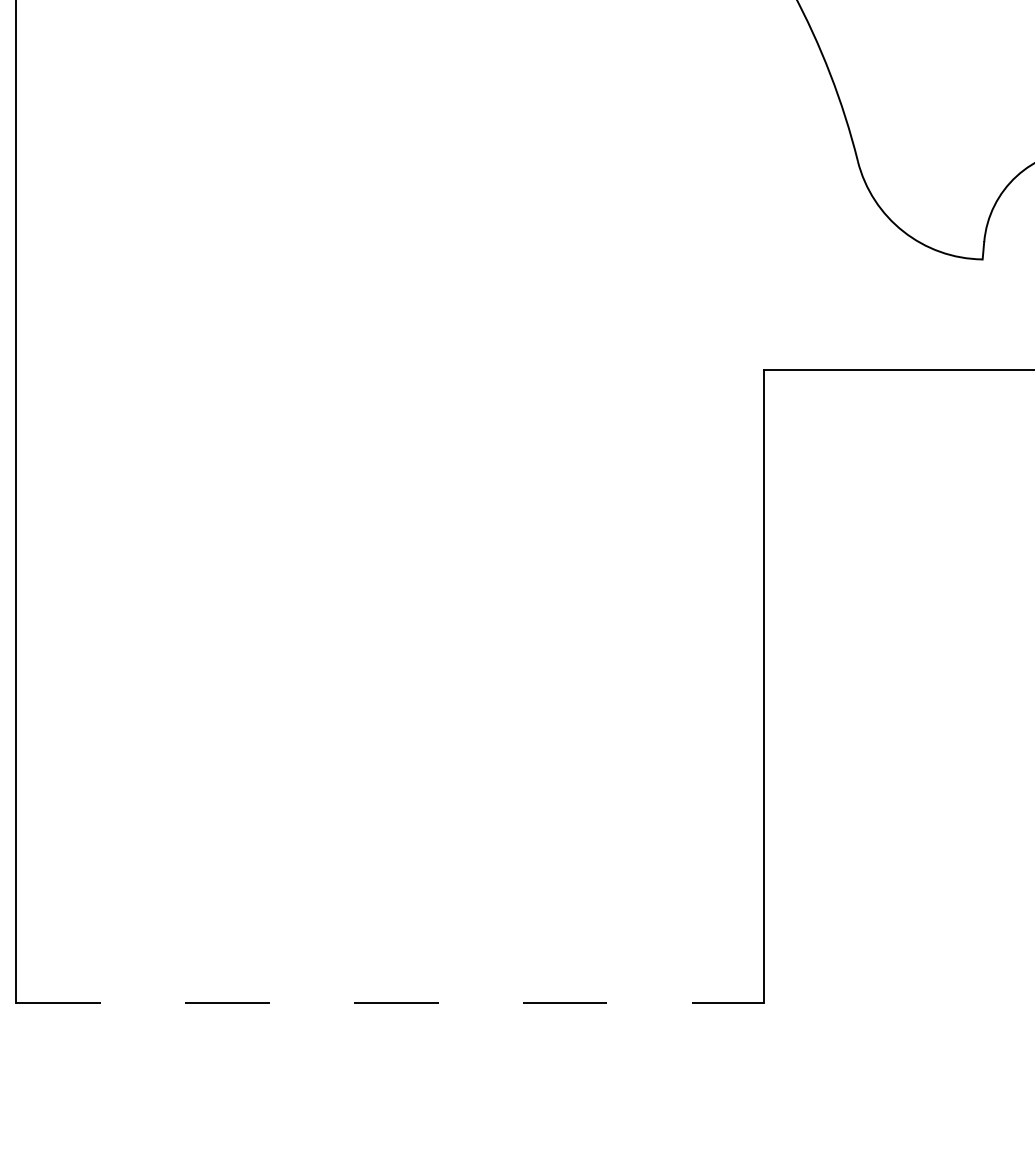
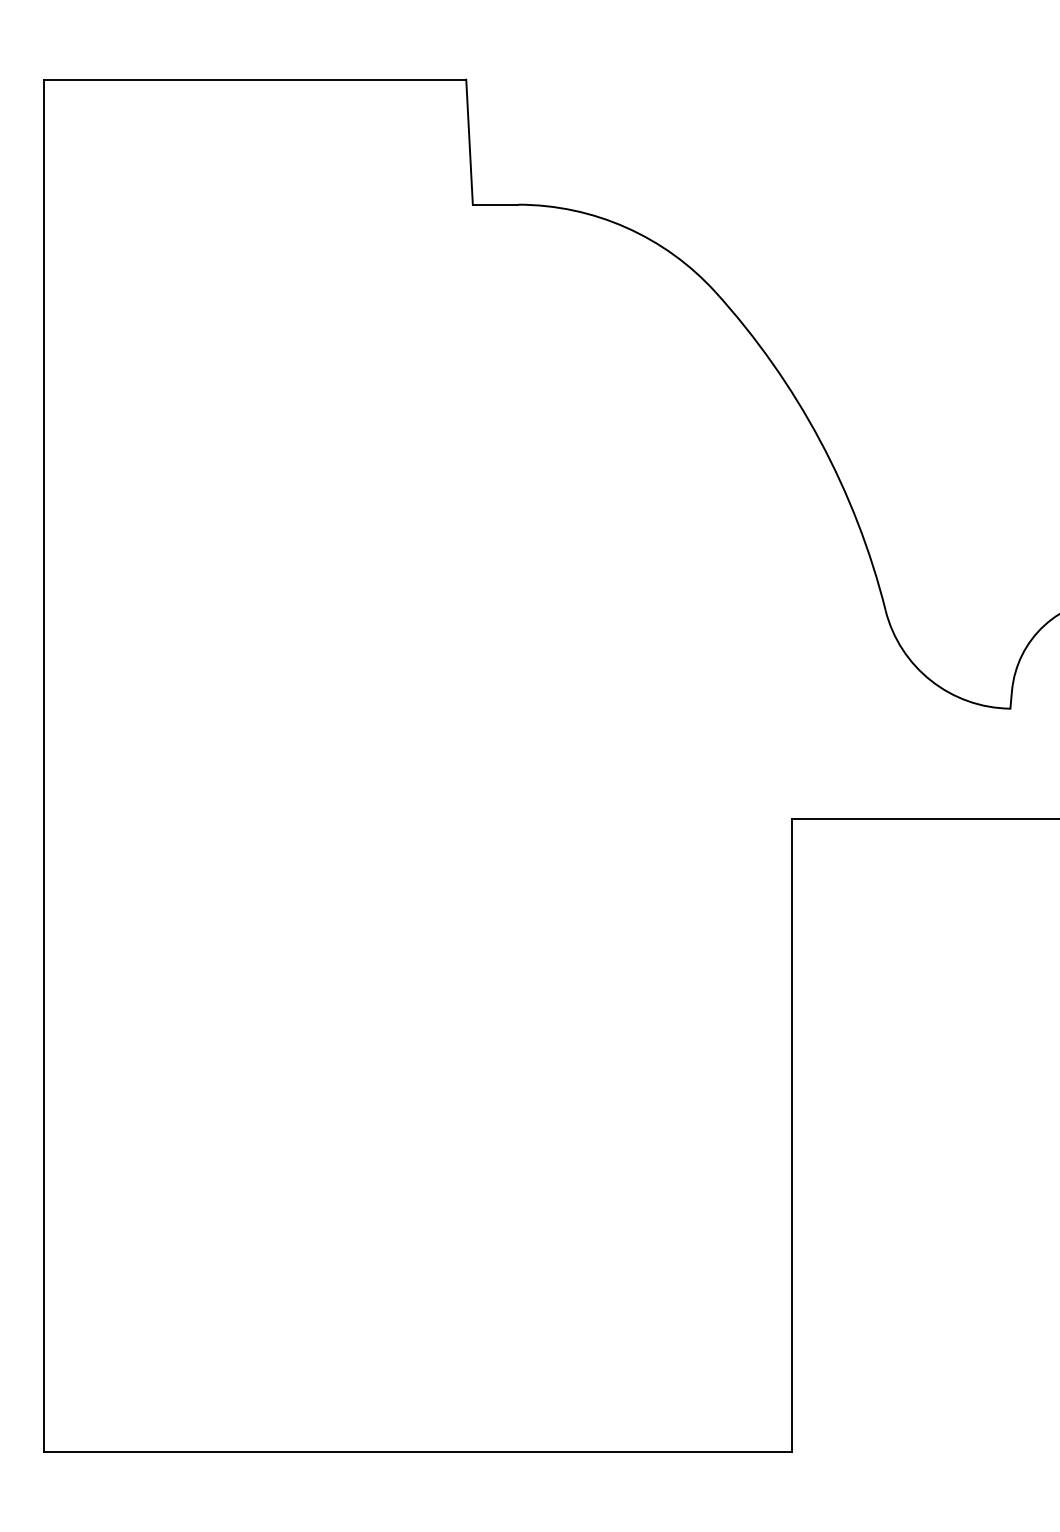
line: (389, 1003) -> (417, 1452), dashed -> solid

